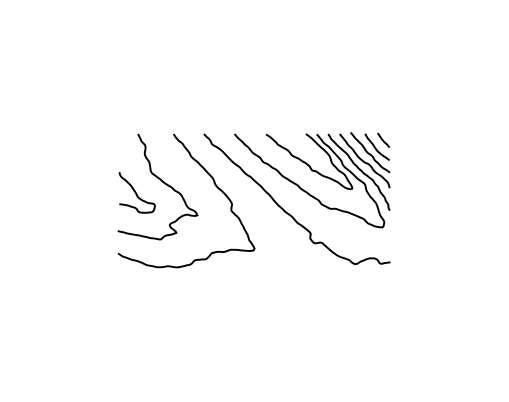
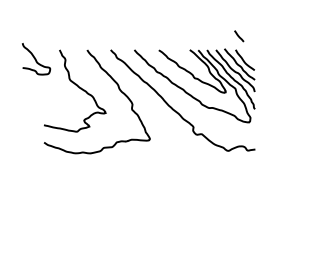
line: (383, 139) -> (239, 35), moved
curve: (136, 192) -> (35, 58), moved

